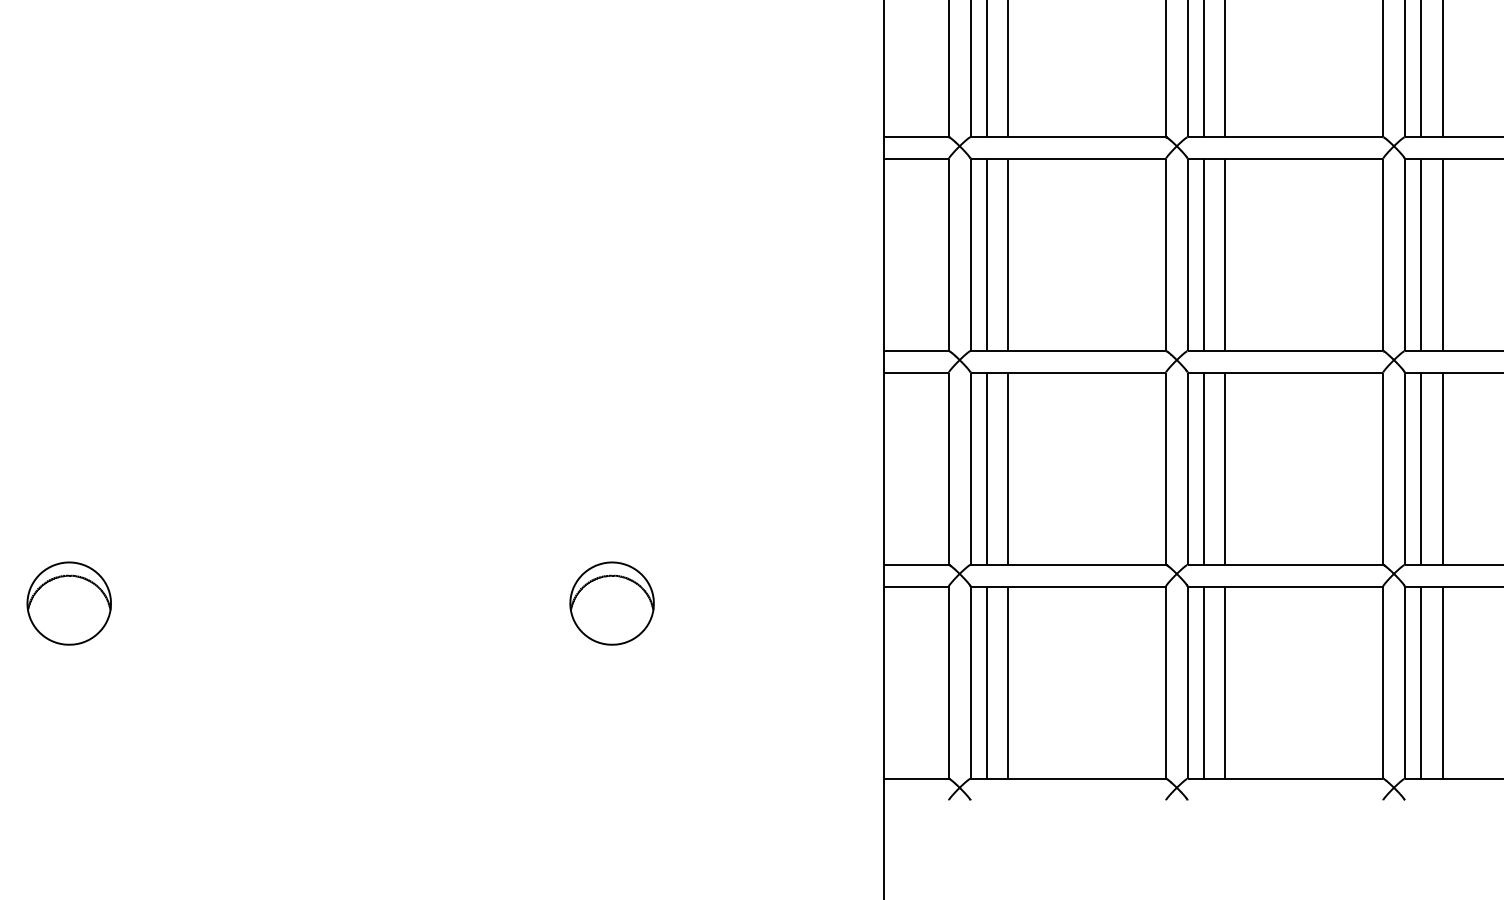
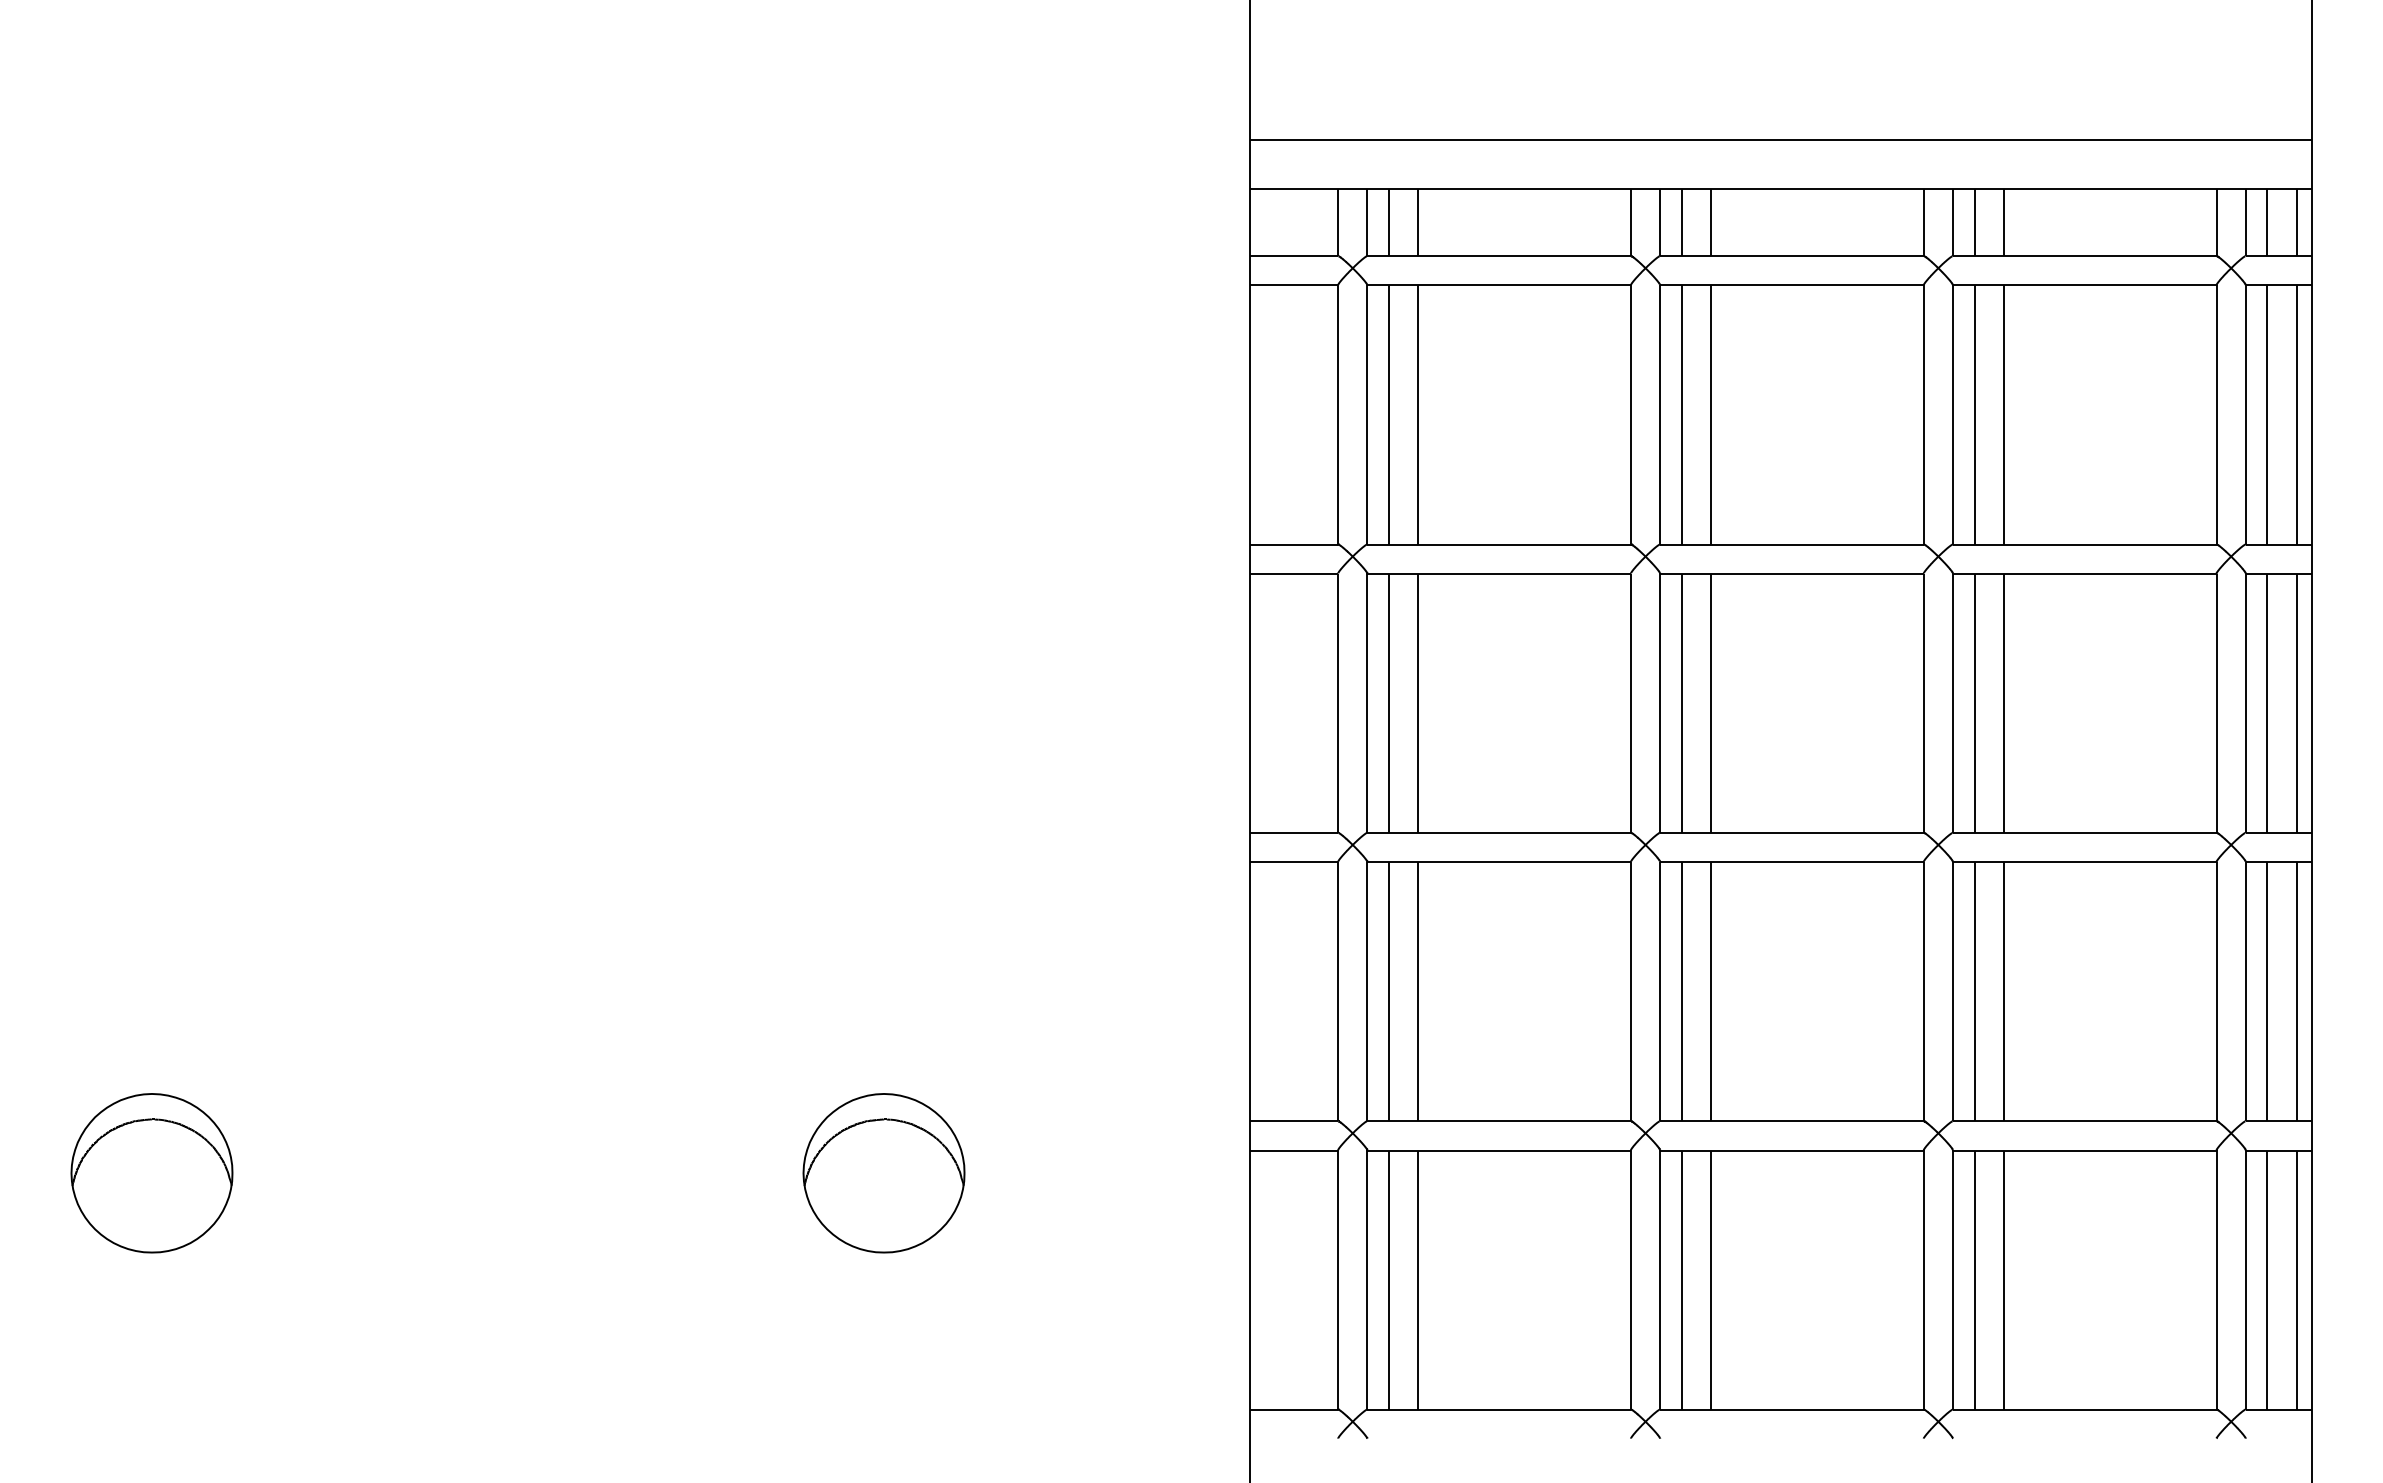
part: (68, 603) -> (151, 1173), size x1.43
part: (611, 603) -> (883, 1173), size x1.43

